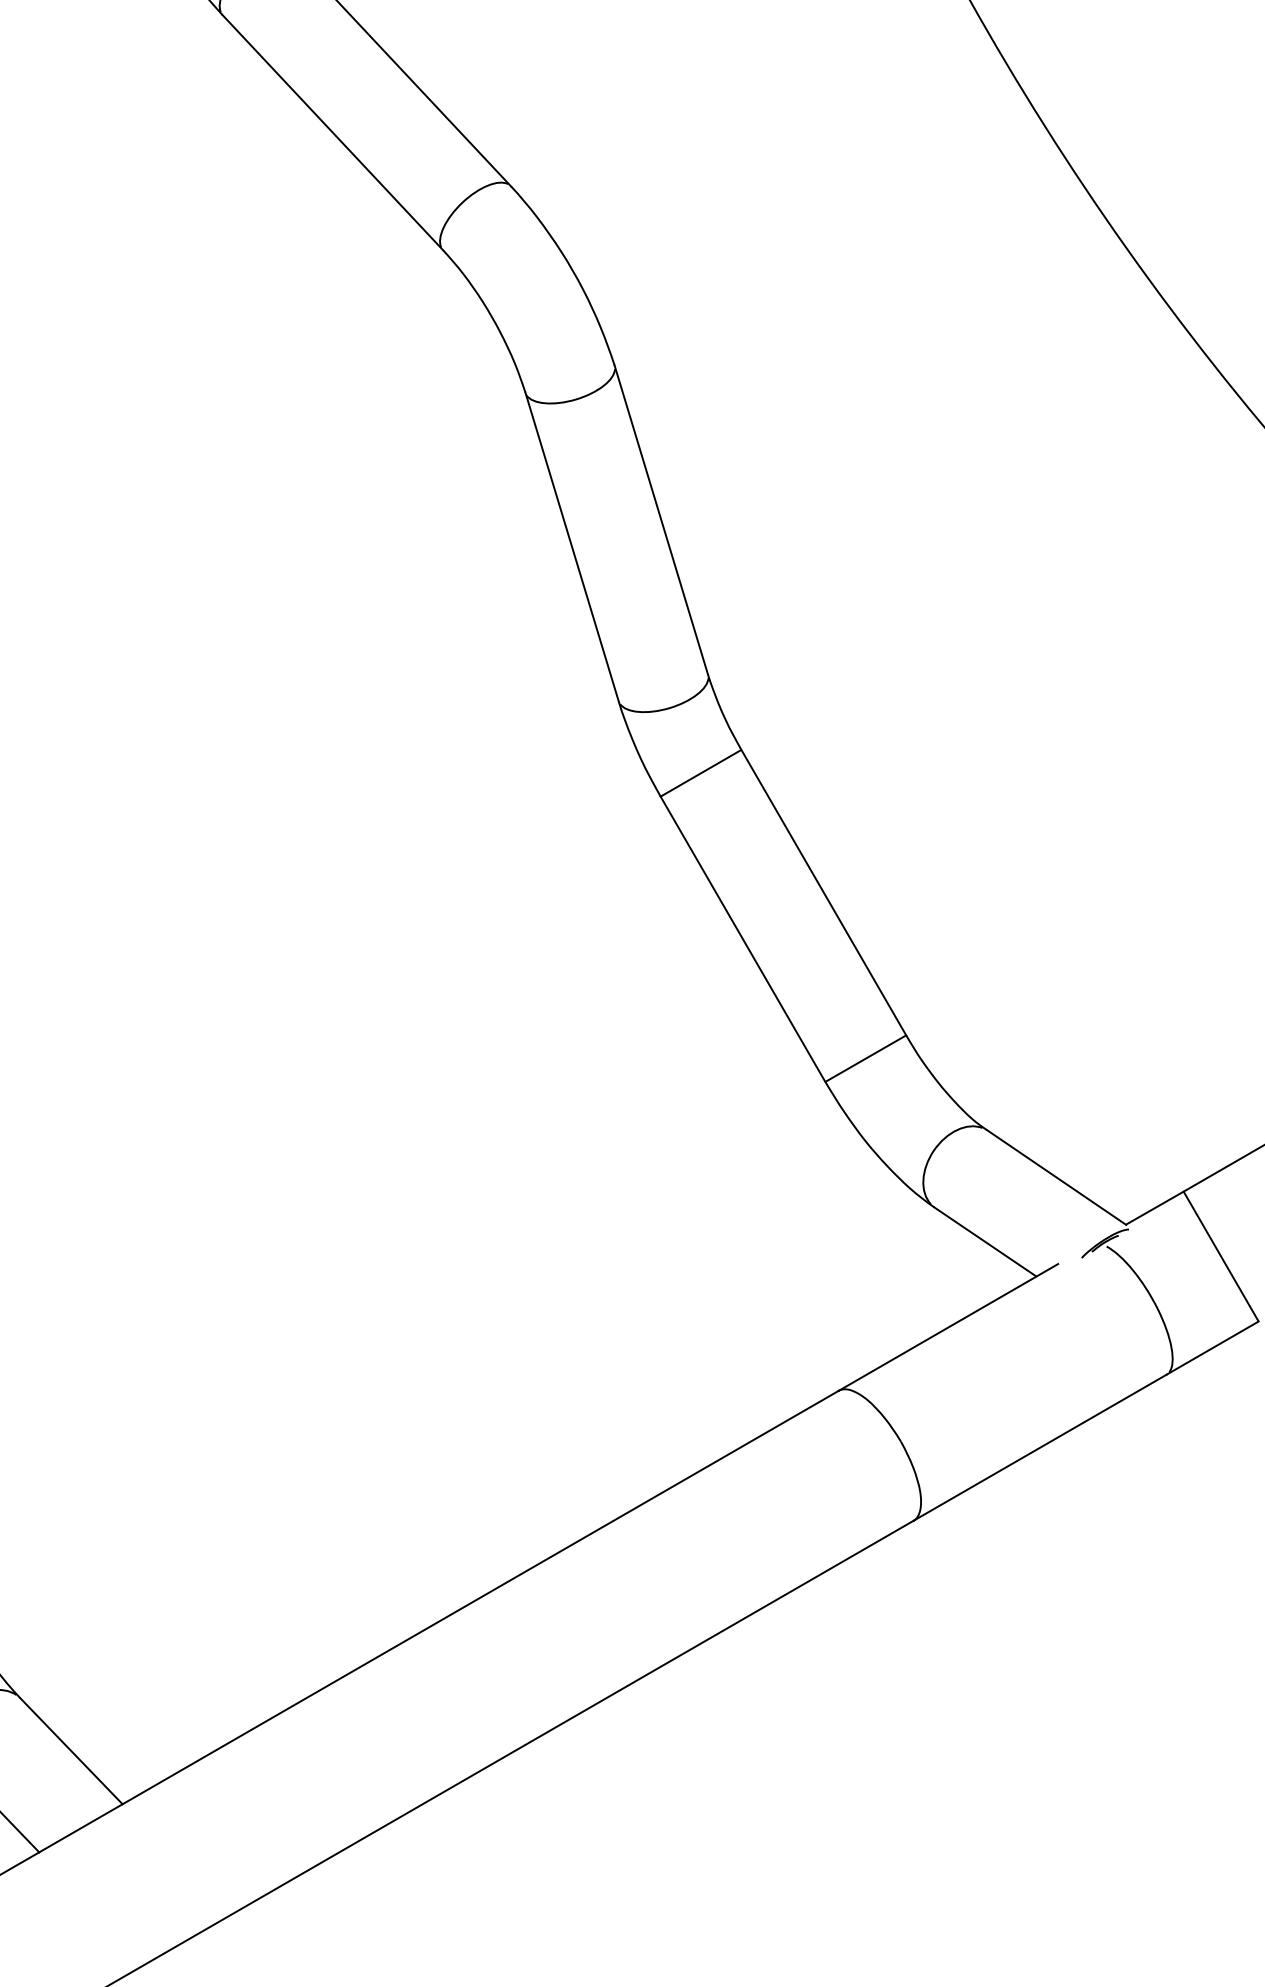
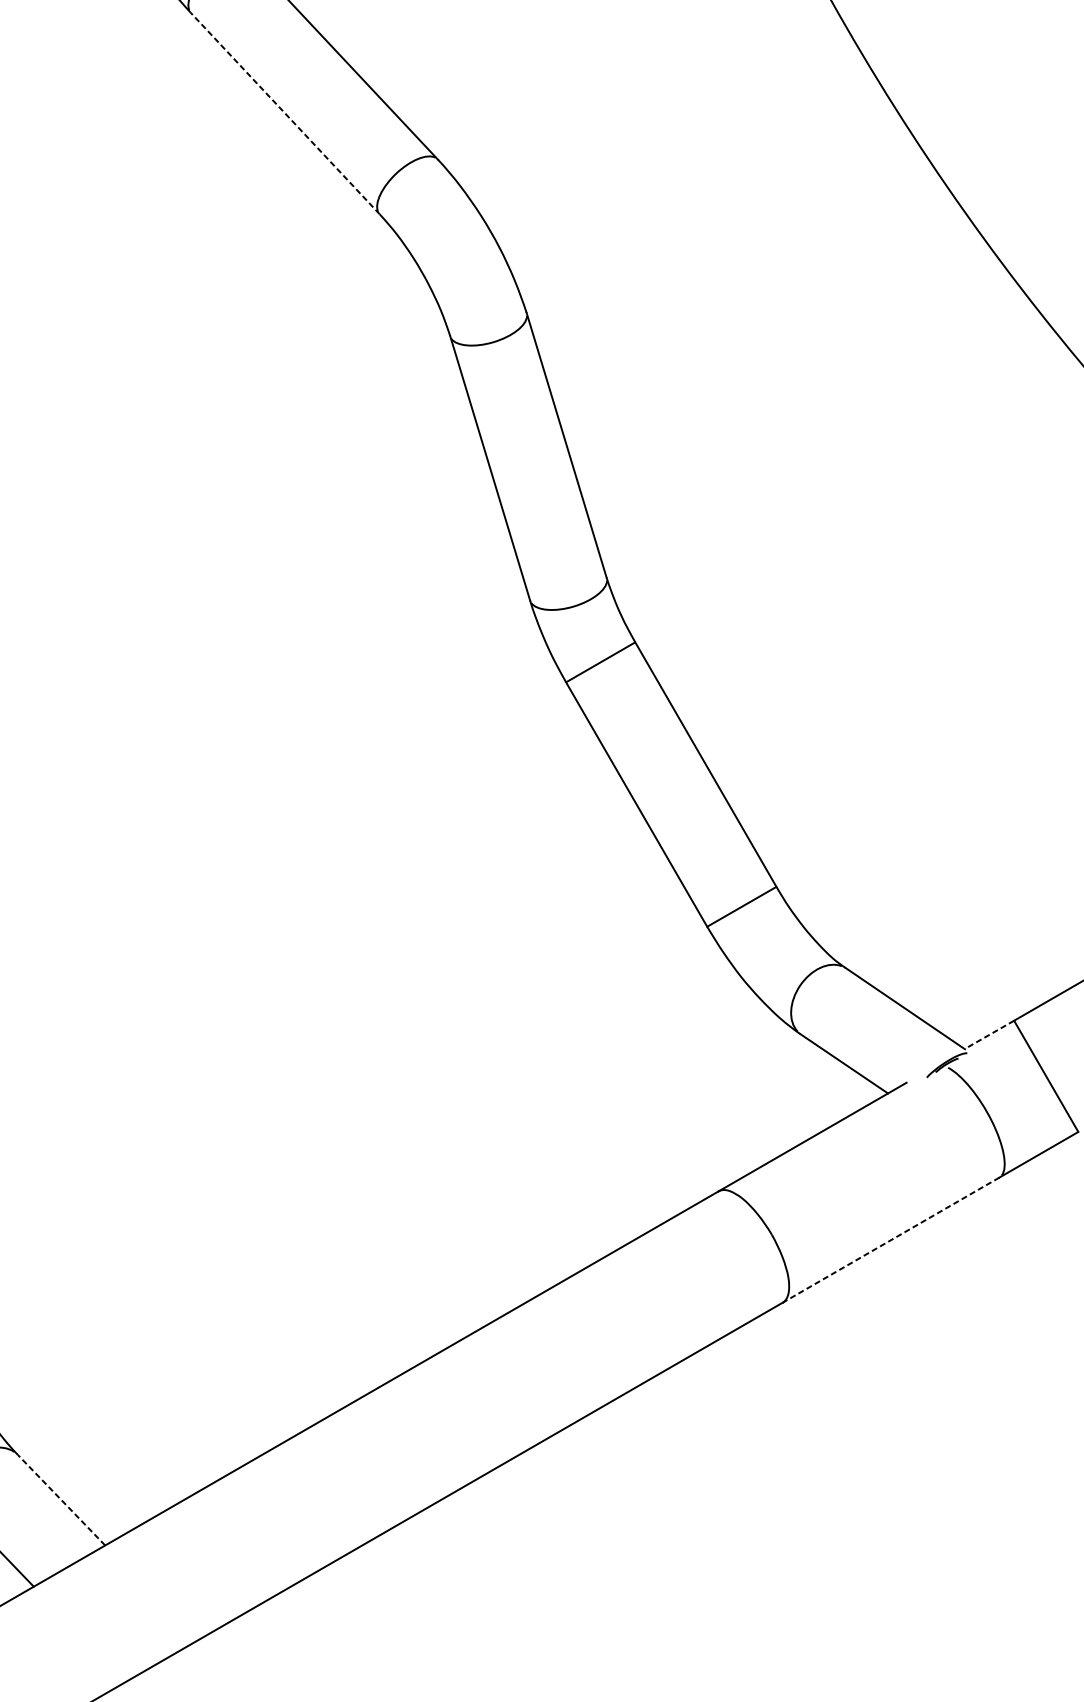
line: (332, 132) -> (285, 113), solid -> dashed
line: (1154, 1208) -> (989, 1035), solid -> dashed
line: (1039, 1447) -> (890, 1239), solid -> dashed
line: (71, 1751) -> (61, 1500), solid -> dashed

